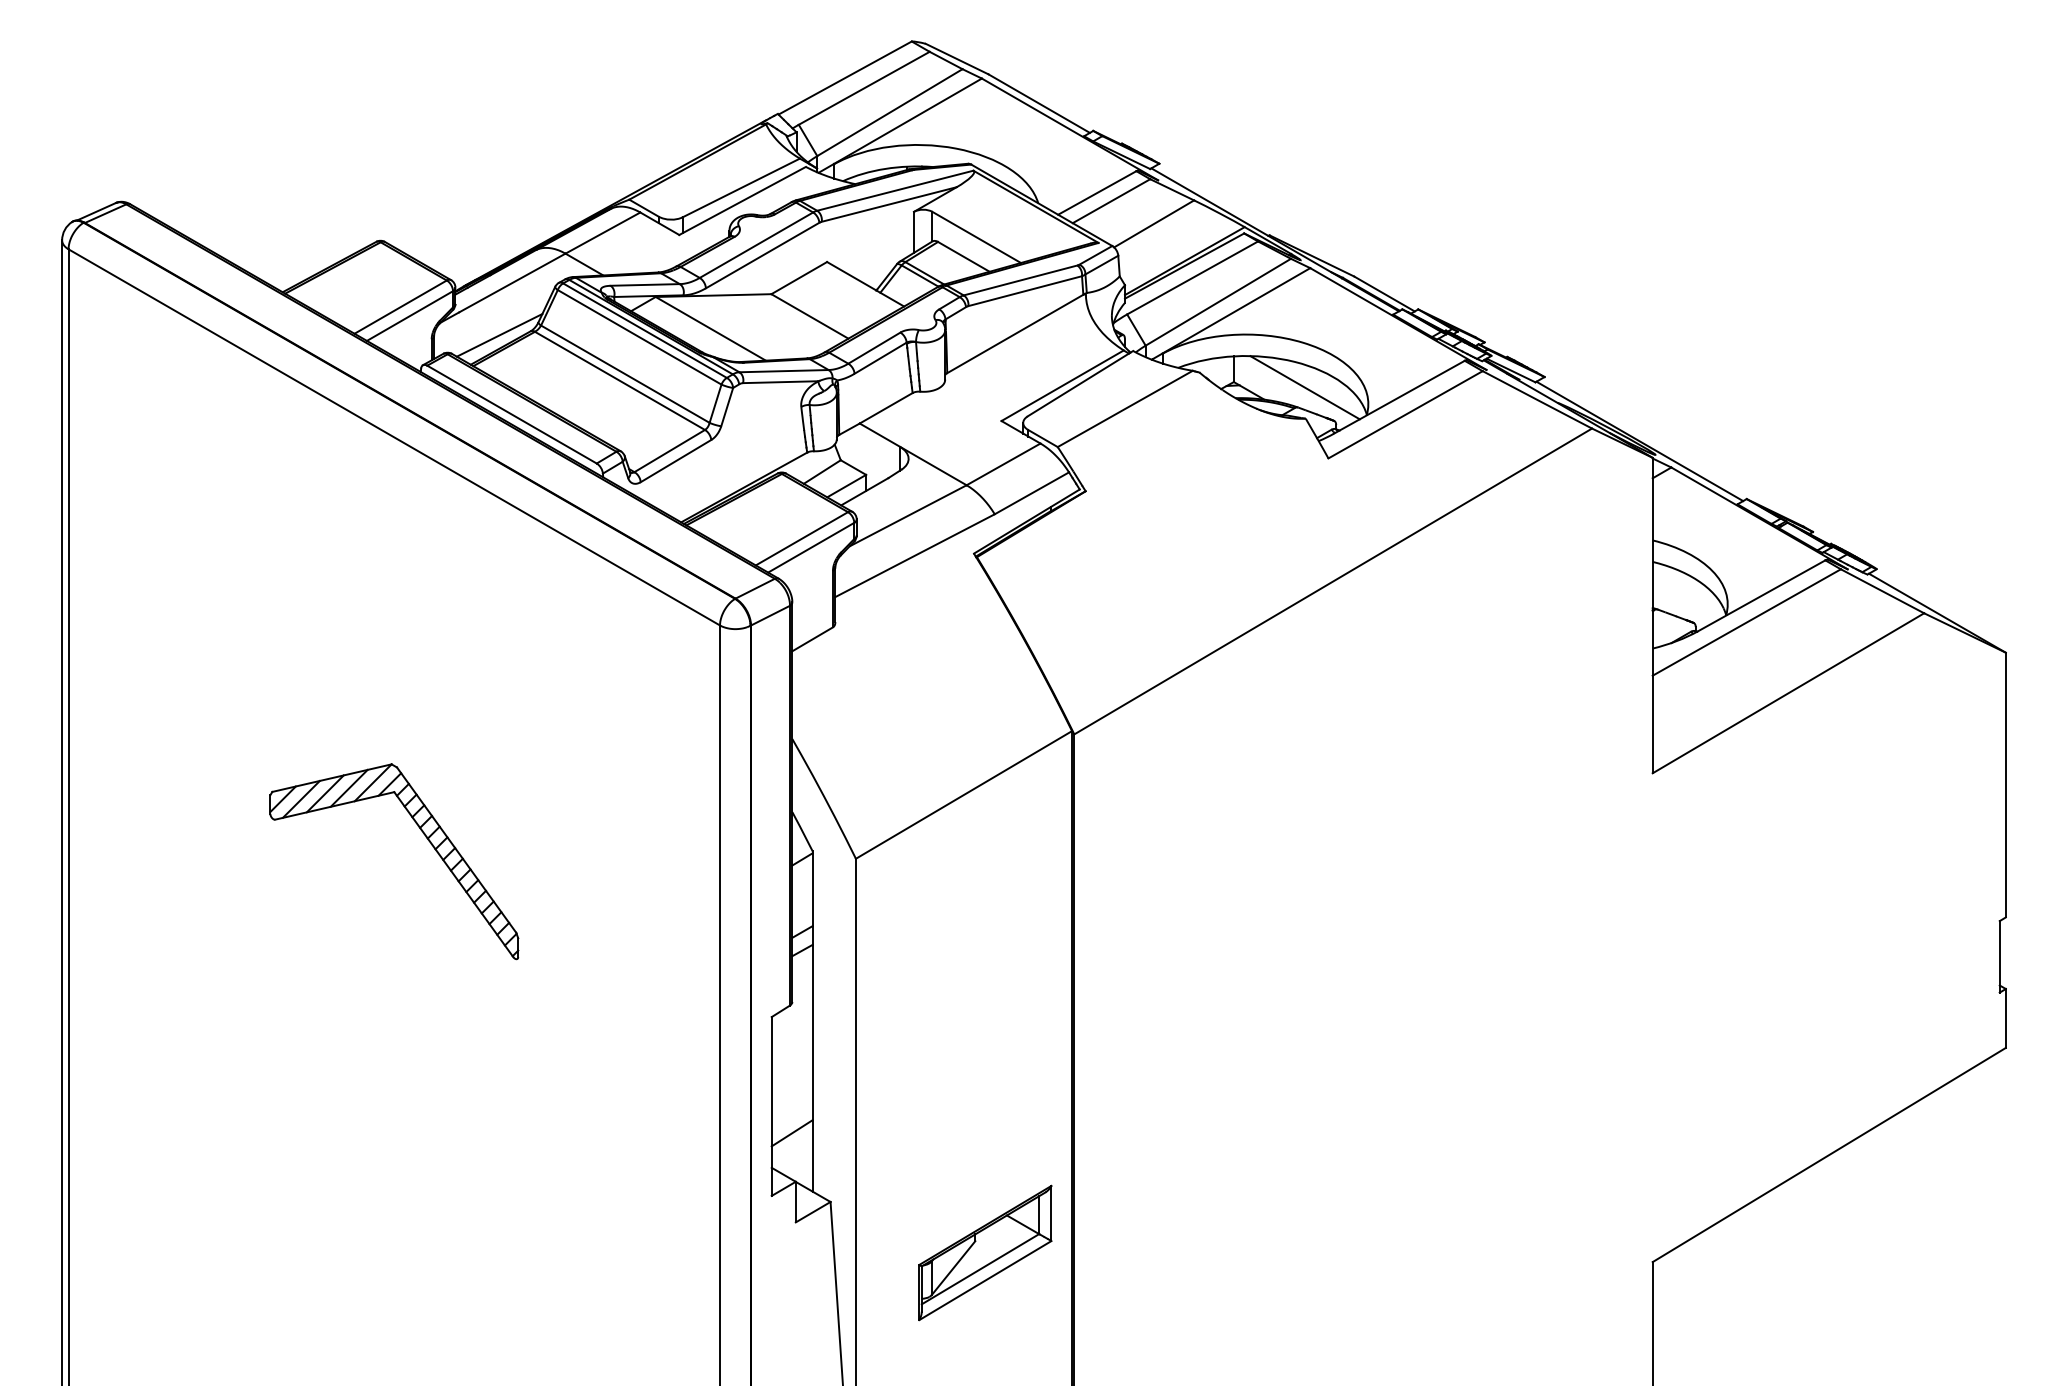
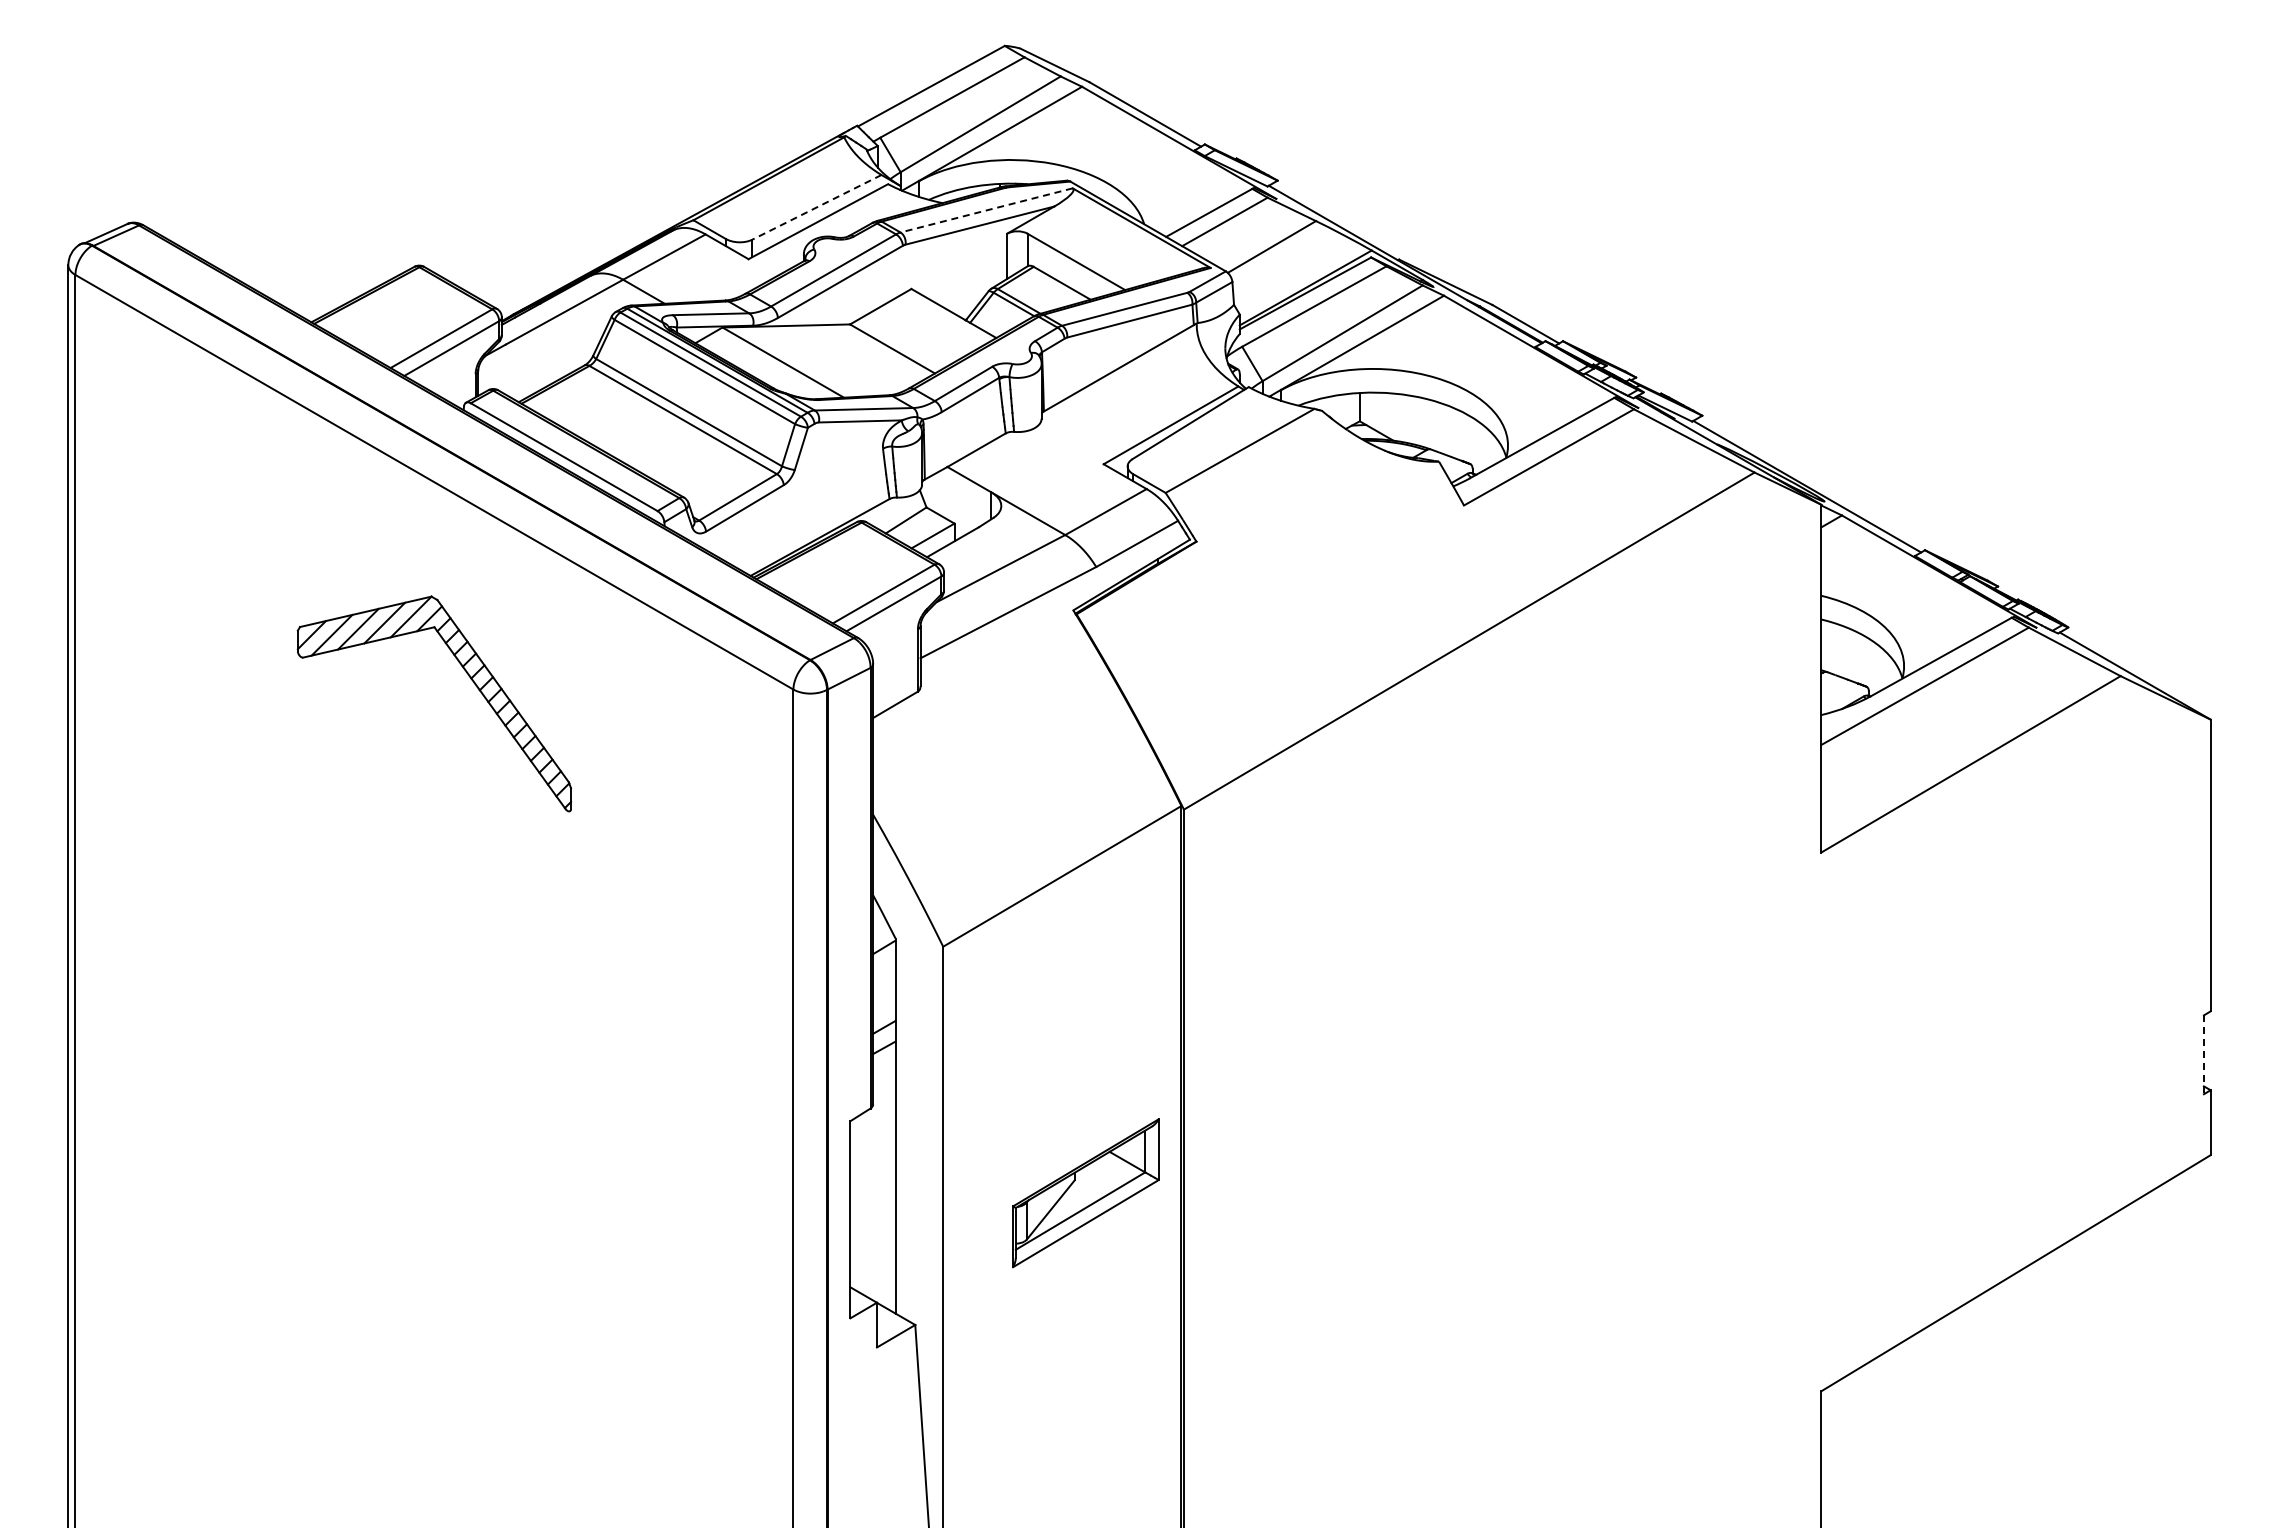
line: (740, 188) -> (816, 207), solid -> dashed
line: (895, 190) -> (986, 210), solid -> dashed
line: (499, 335) -> (550, 369), removed
line: (1305, 387) -> (1438, 427), removed
part: (427, 839) -> (470, 679), moved
line: (1999, 957) -> (2203, 1055), solid -> dashed
line: (791, 1132) -> (872, 1248), removed
part: (985, 1253) -> (1085, 1193), moved

